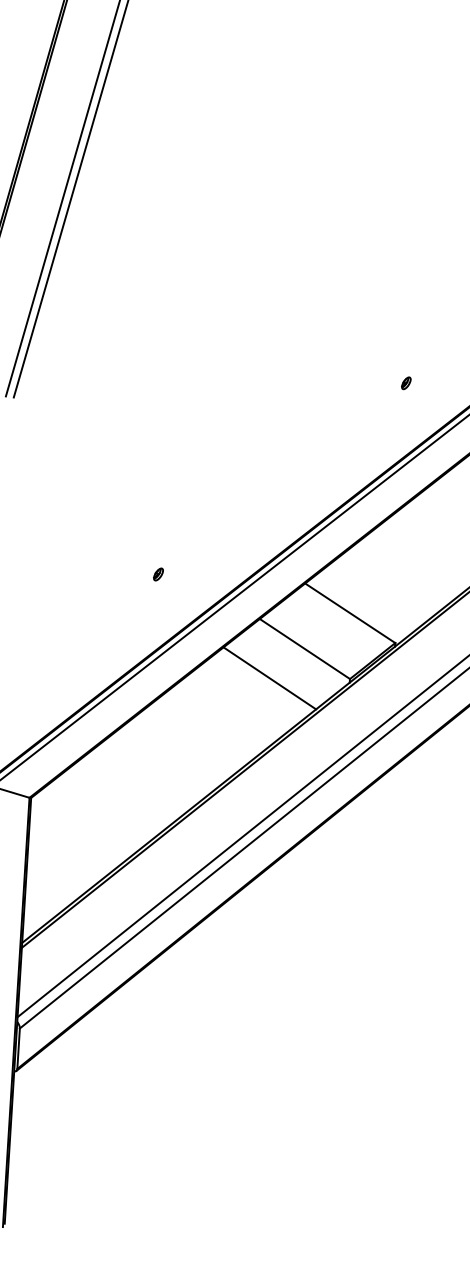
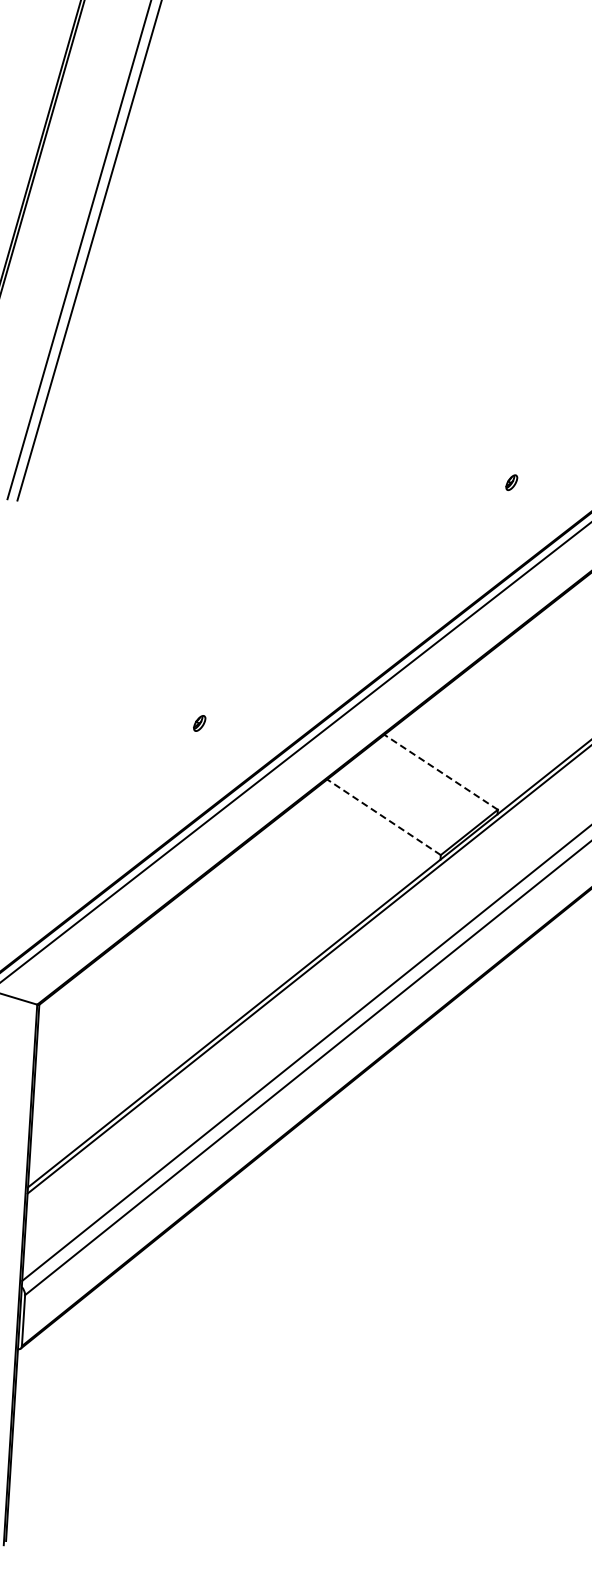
line: (349, 613) -> (440, 772), solid -> dashed
line: (304, 649) -> (383, 817), solid -> dashed
line: (269, 678) -> (339, 854), removed

